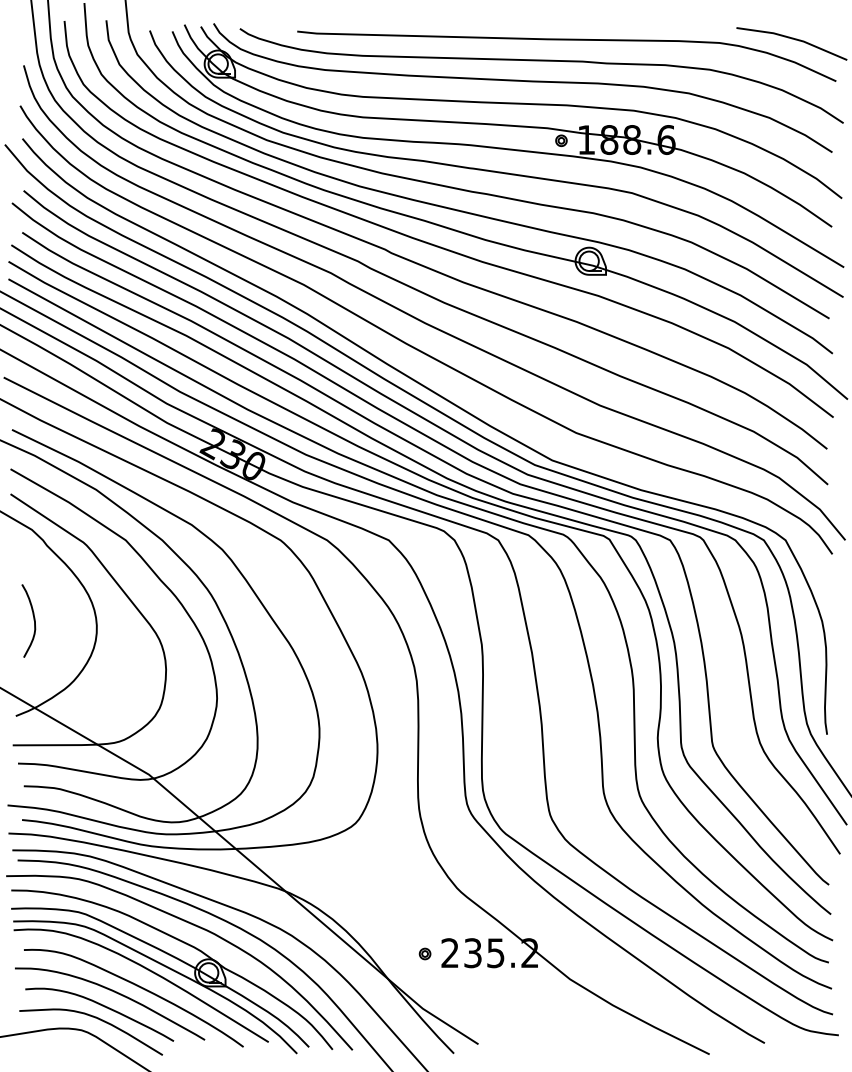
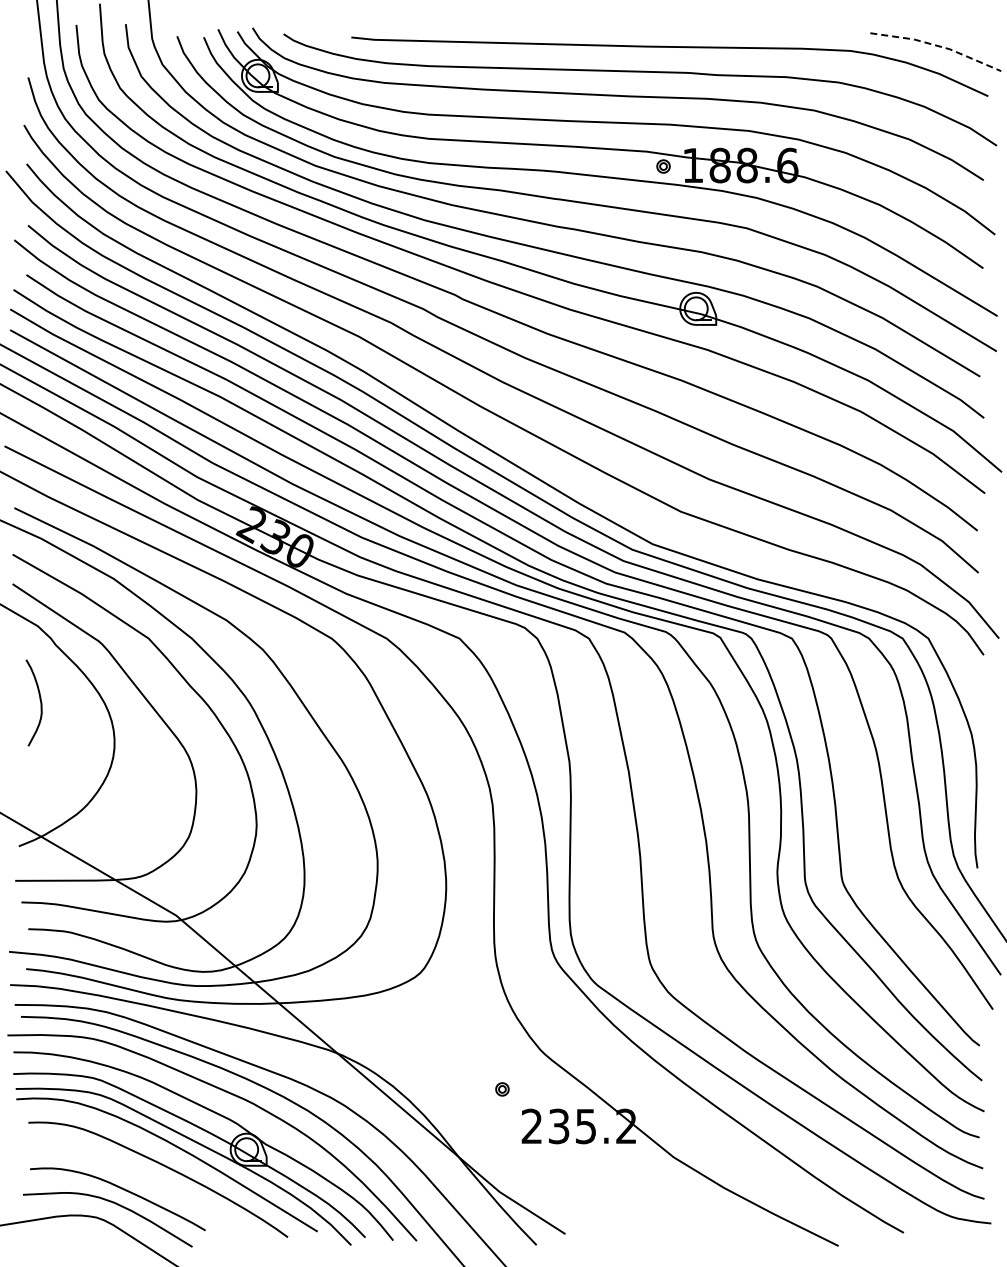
line: (793, 38) -> (937, 45), solid -> dashed
curve: (33, 618) -> (39, 699), moved
part: (425, 954) -> (502, 1089), moved
curve: (115, 993) -> (136, 1173), removed

